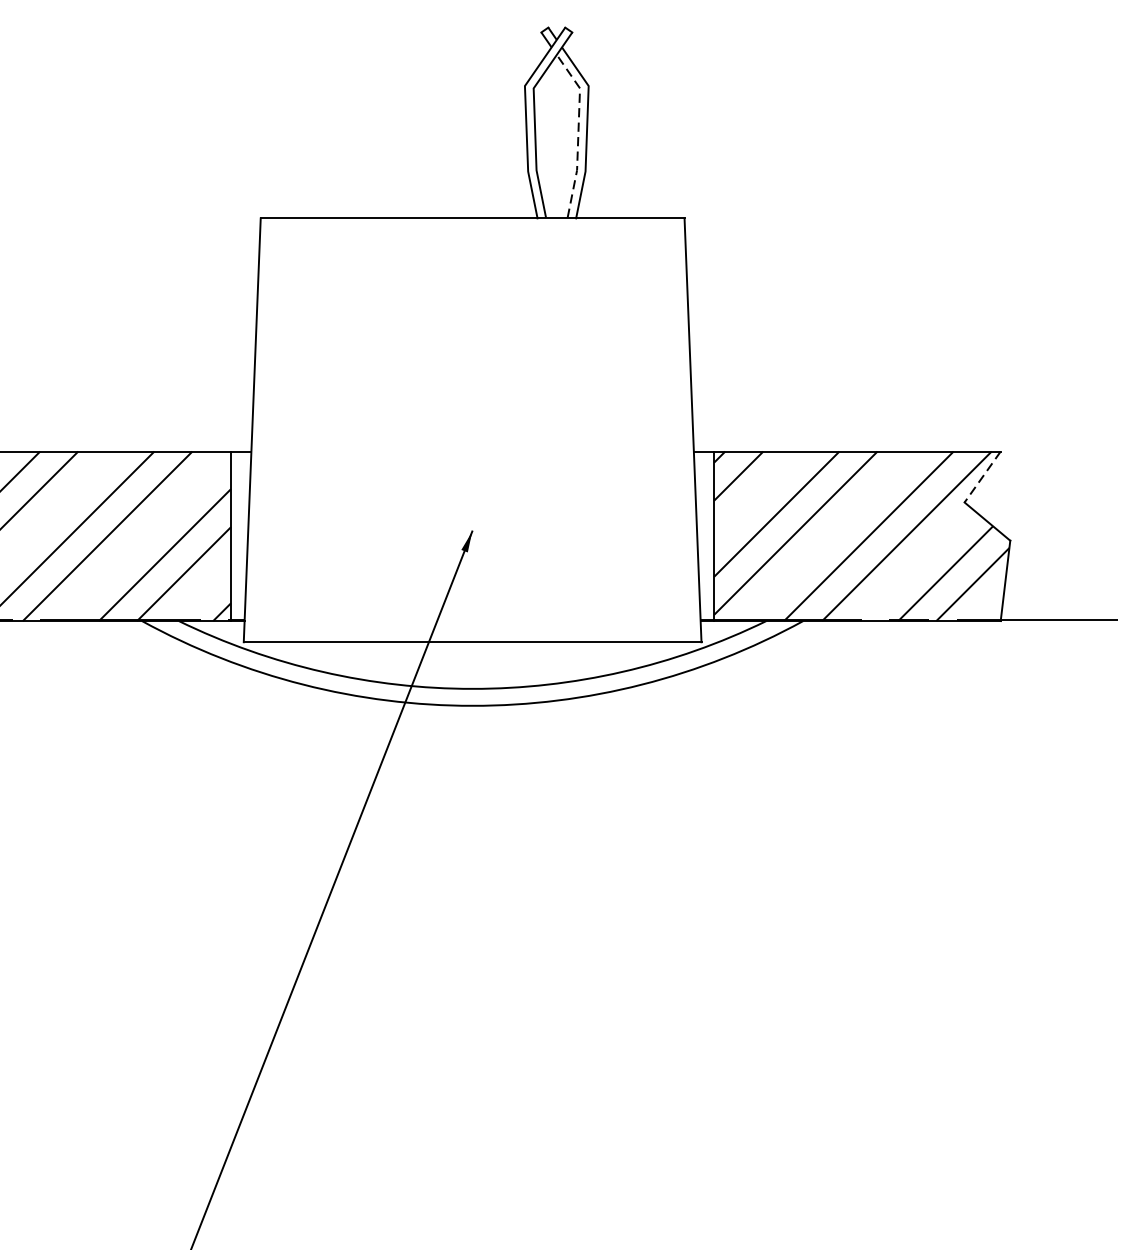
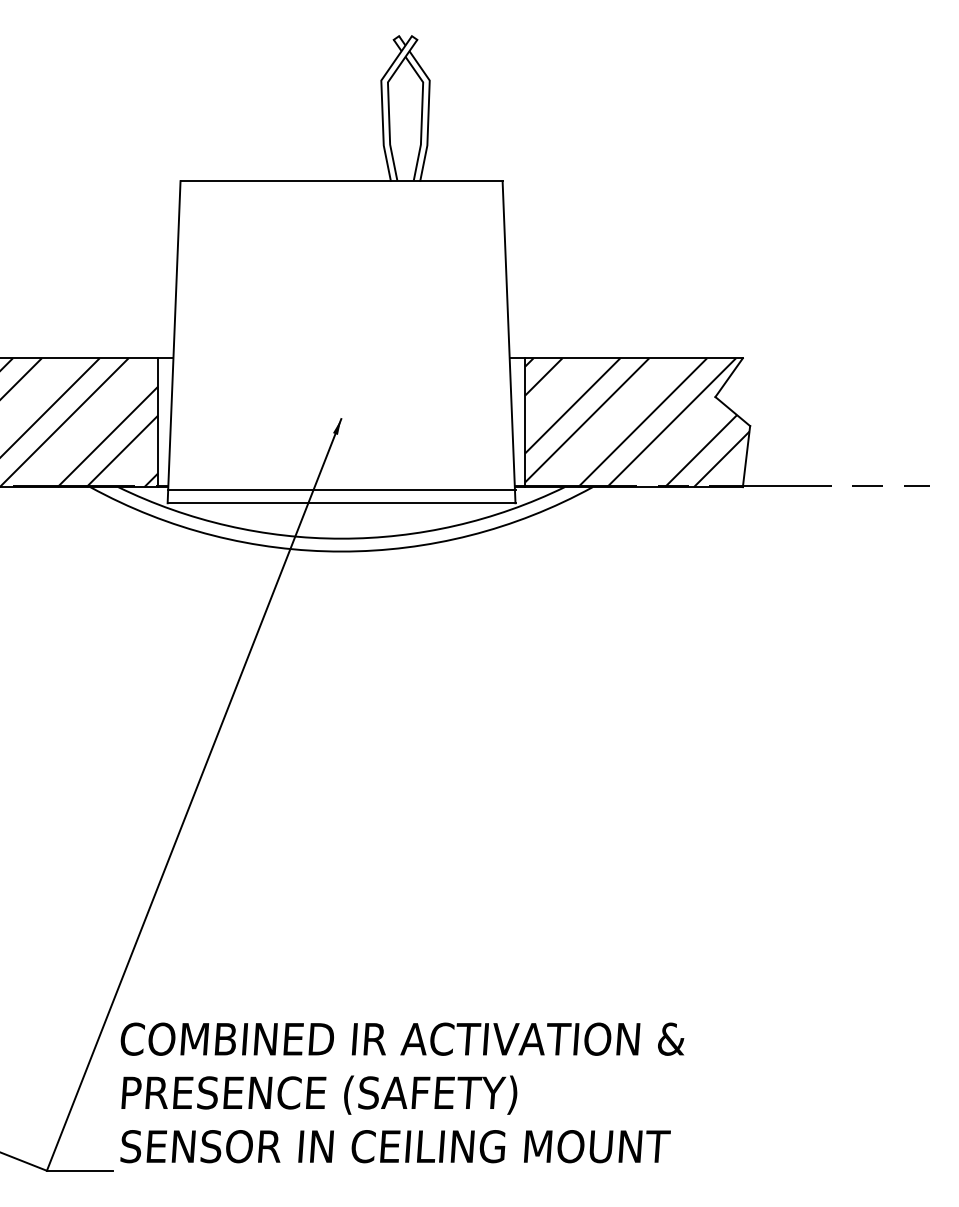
line: (577, 132) -> (421, 115), dashed -> solid
line: (983, 476) -> (729, 377), dashed -> solid
line: (472, 625) -> (341, 490), added

